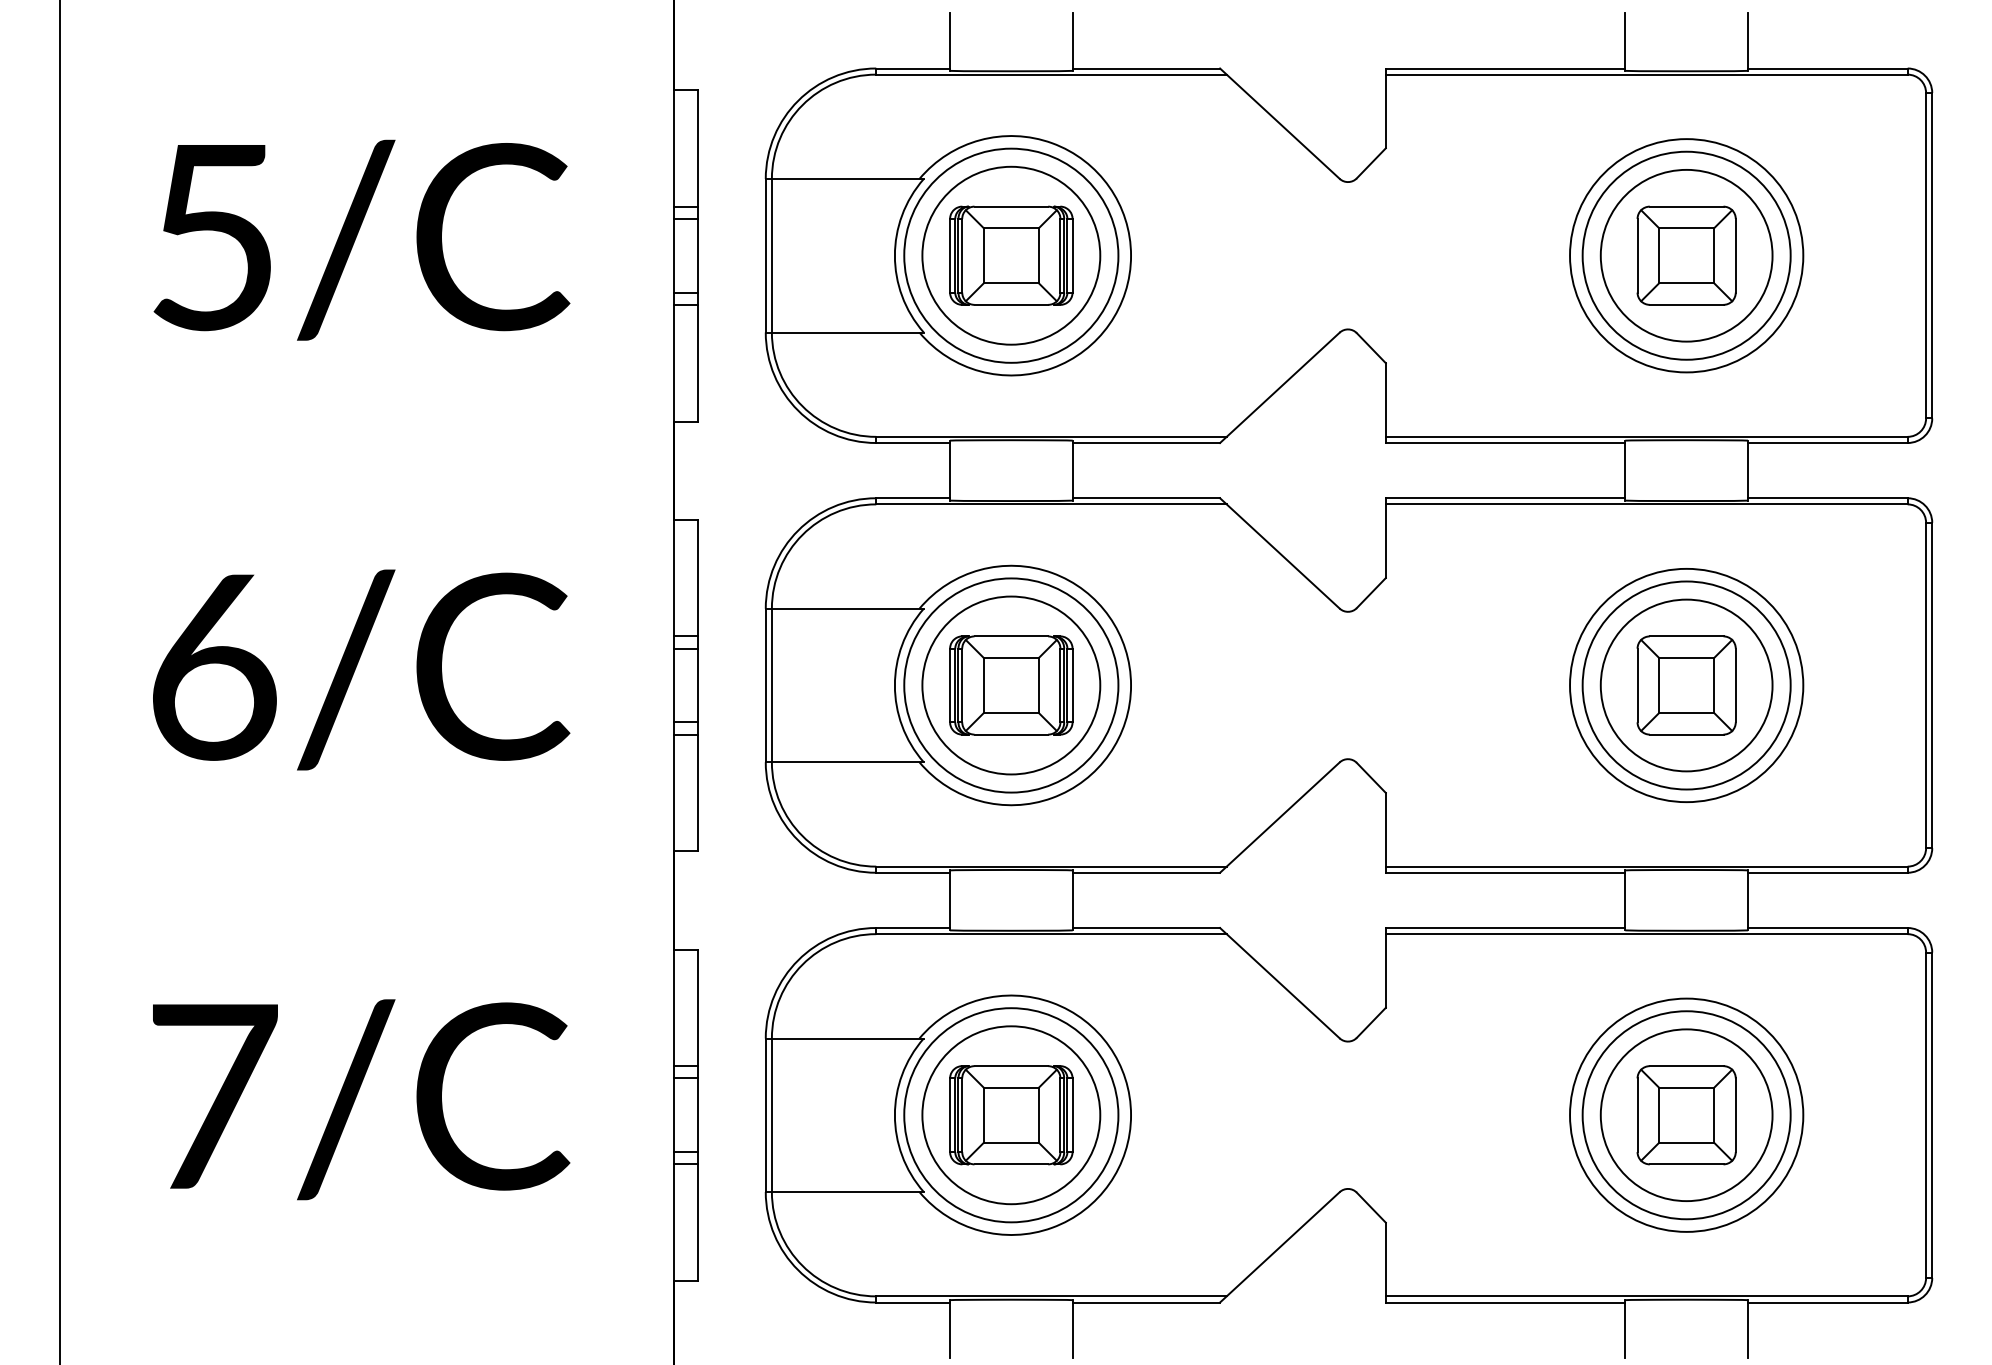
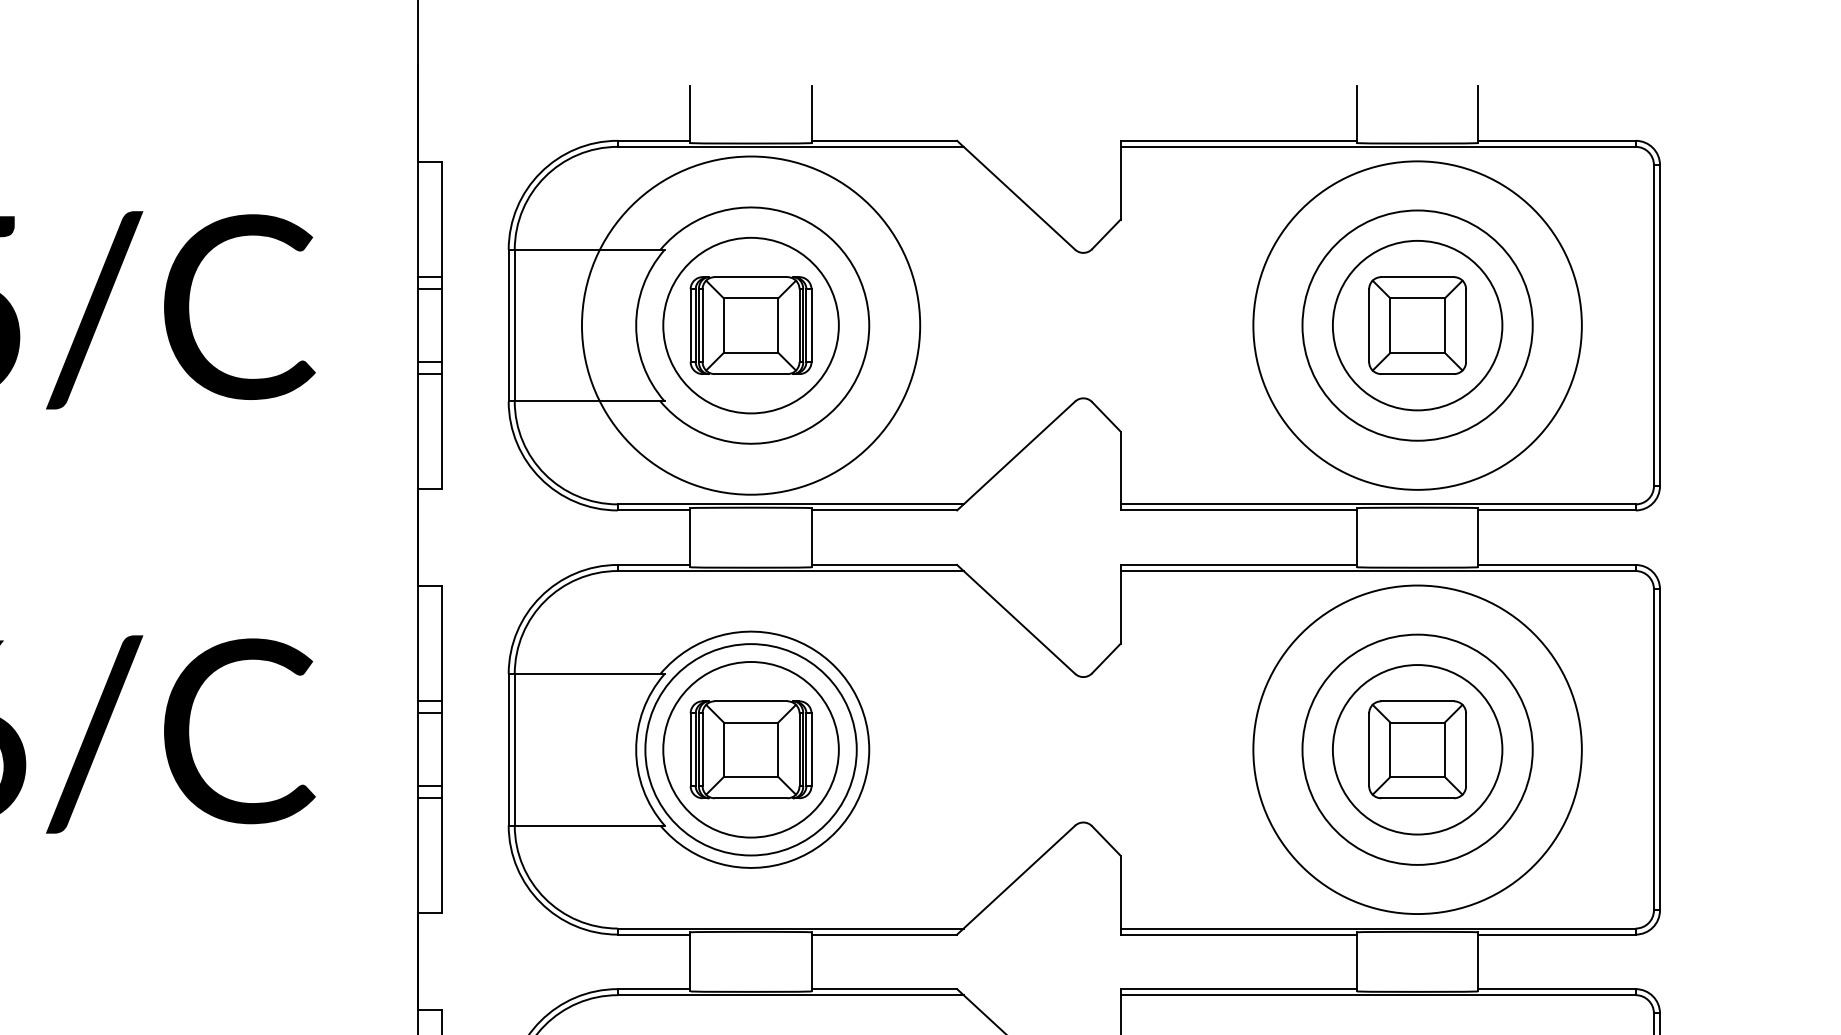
circle: (1011, 255) -> (751, 325), size x1.6
circle: (1686, 255) -> (1417, 325), size x1.6
circle: (1686, 685) -> (1417, 749), size x1.6

